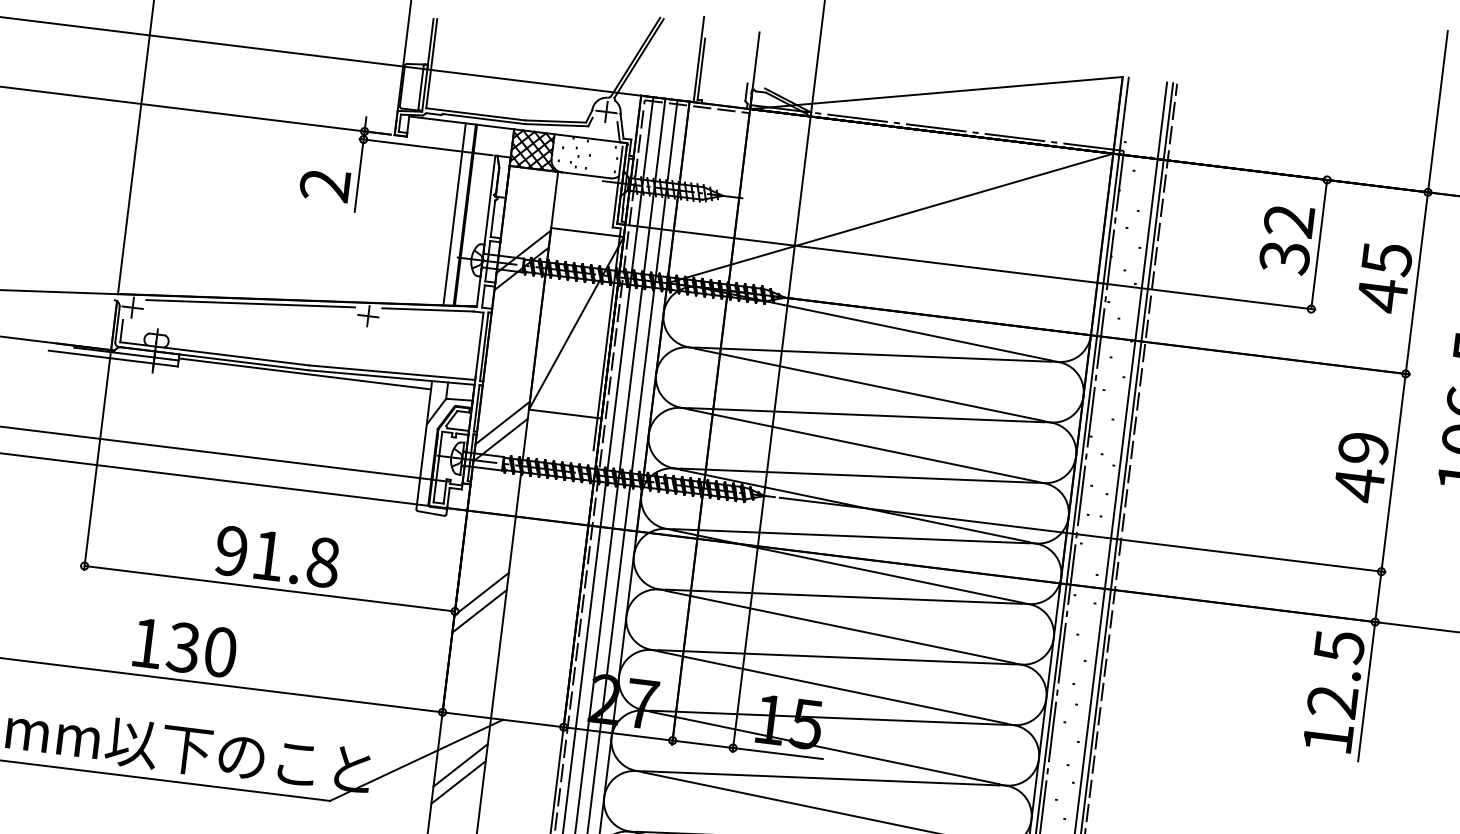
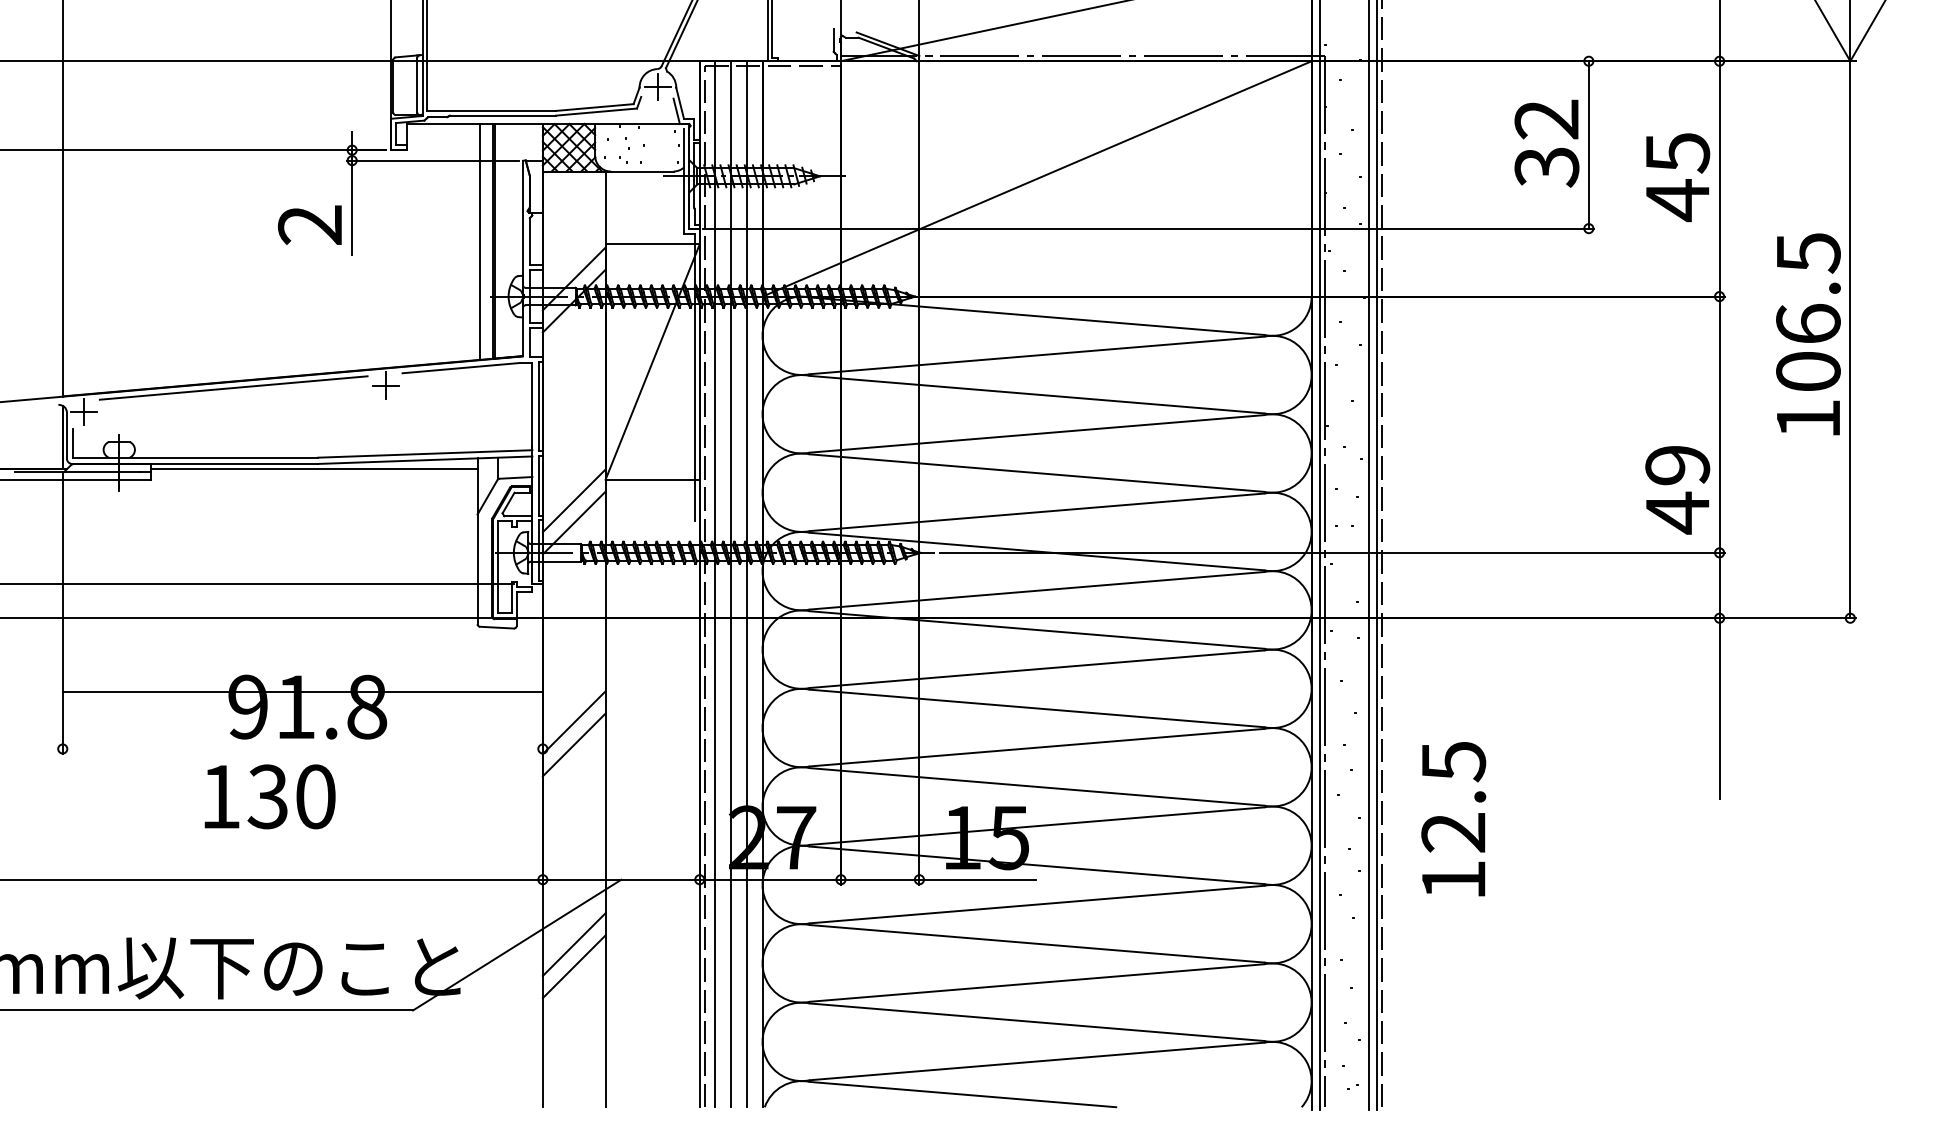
text: (1361, 467) -> (1677, 490), moved
line: (269, 588) -> (302, 691), moved
text: (184, 647) -> (269, 796), moved
text: (1333, 691) -> (1453, 819), moved

